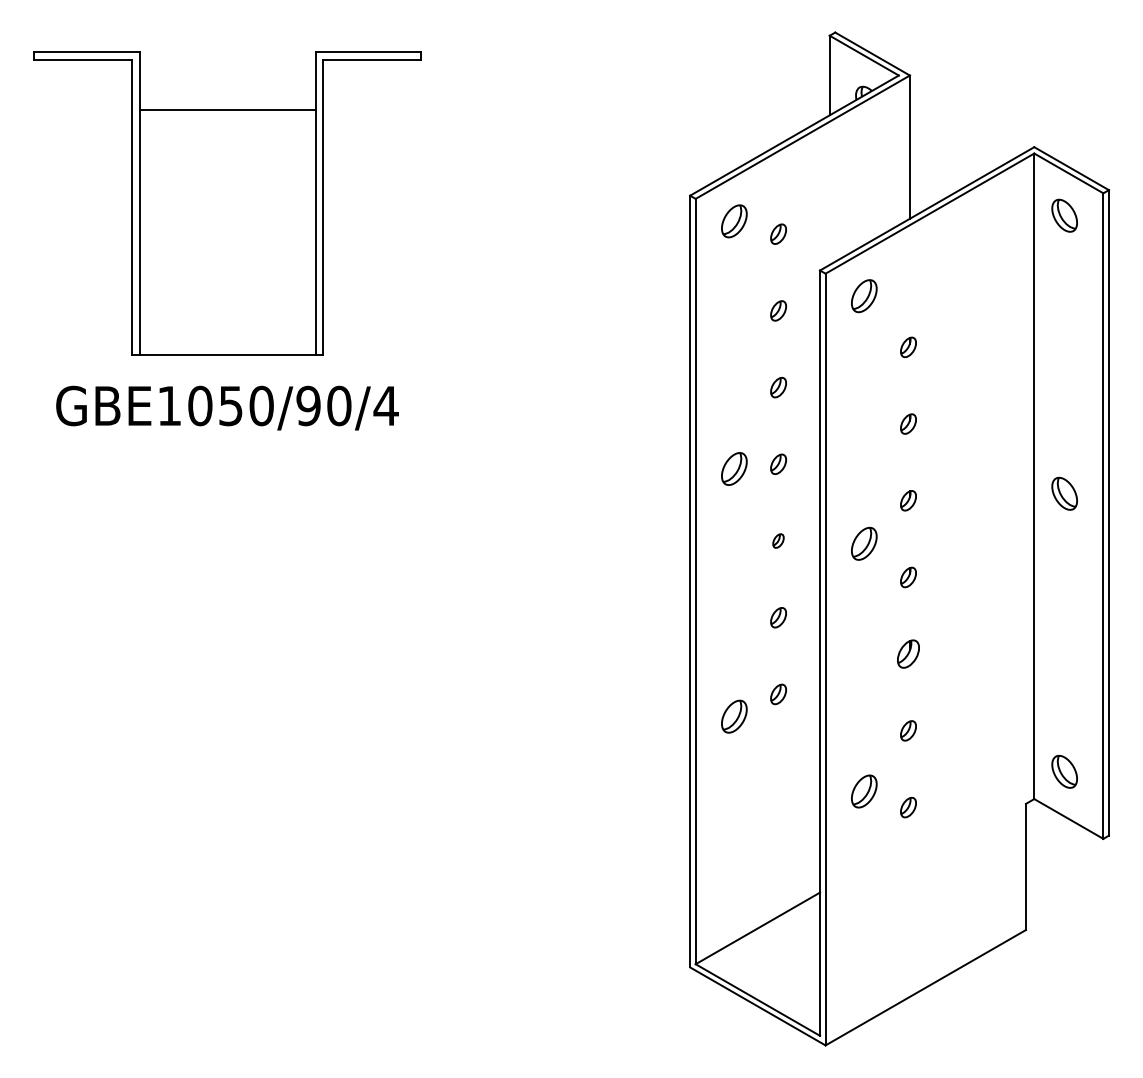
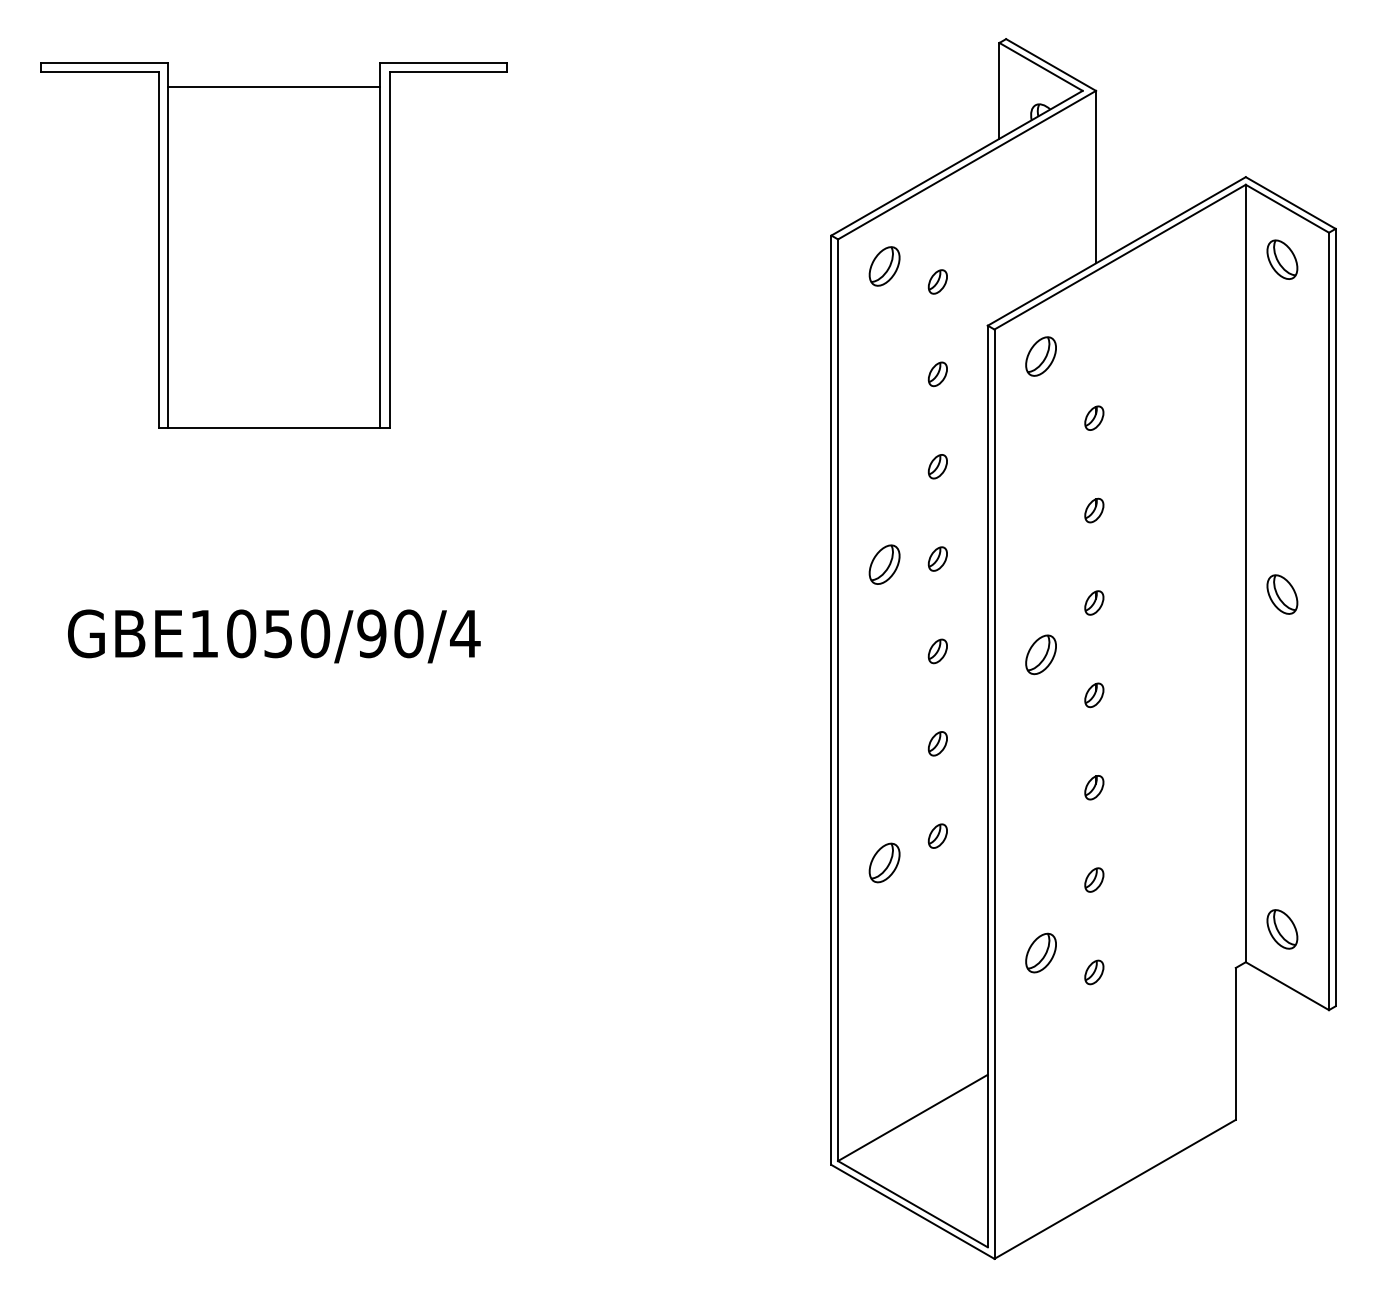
line: (227, 110) -> (274, 86), moved
text: (227, 408) -> (274, 636), moved
part: (778, 541) -> (937, 651), size x1.43
part: (908, 654) -> (1094, 787), size x0.71

